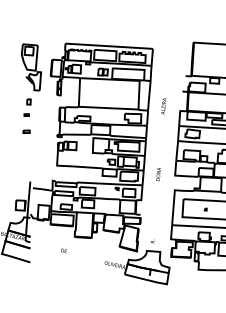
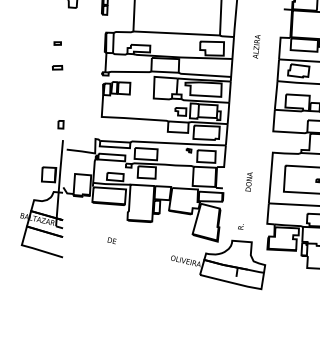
part: (28, 101) -> (60, 123), moved
text: (163, 106) -> (256, 47), moved
text: (158, 174) -> (249, 182), moved

